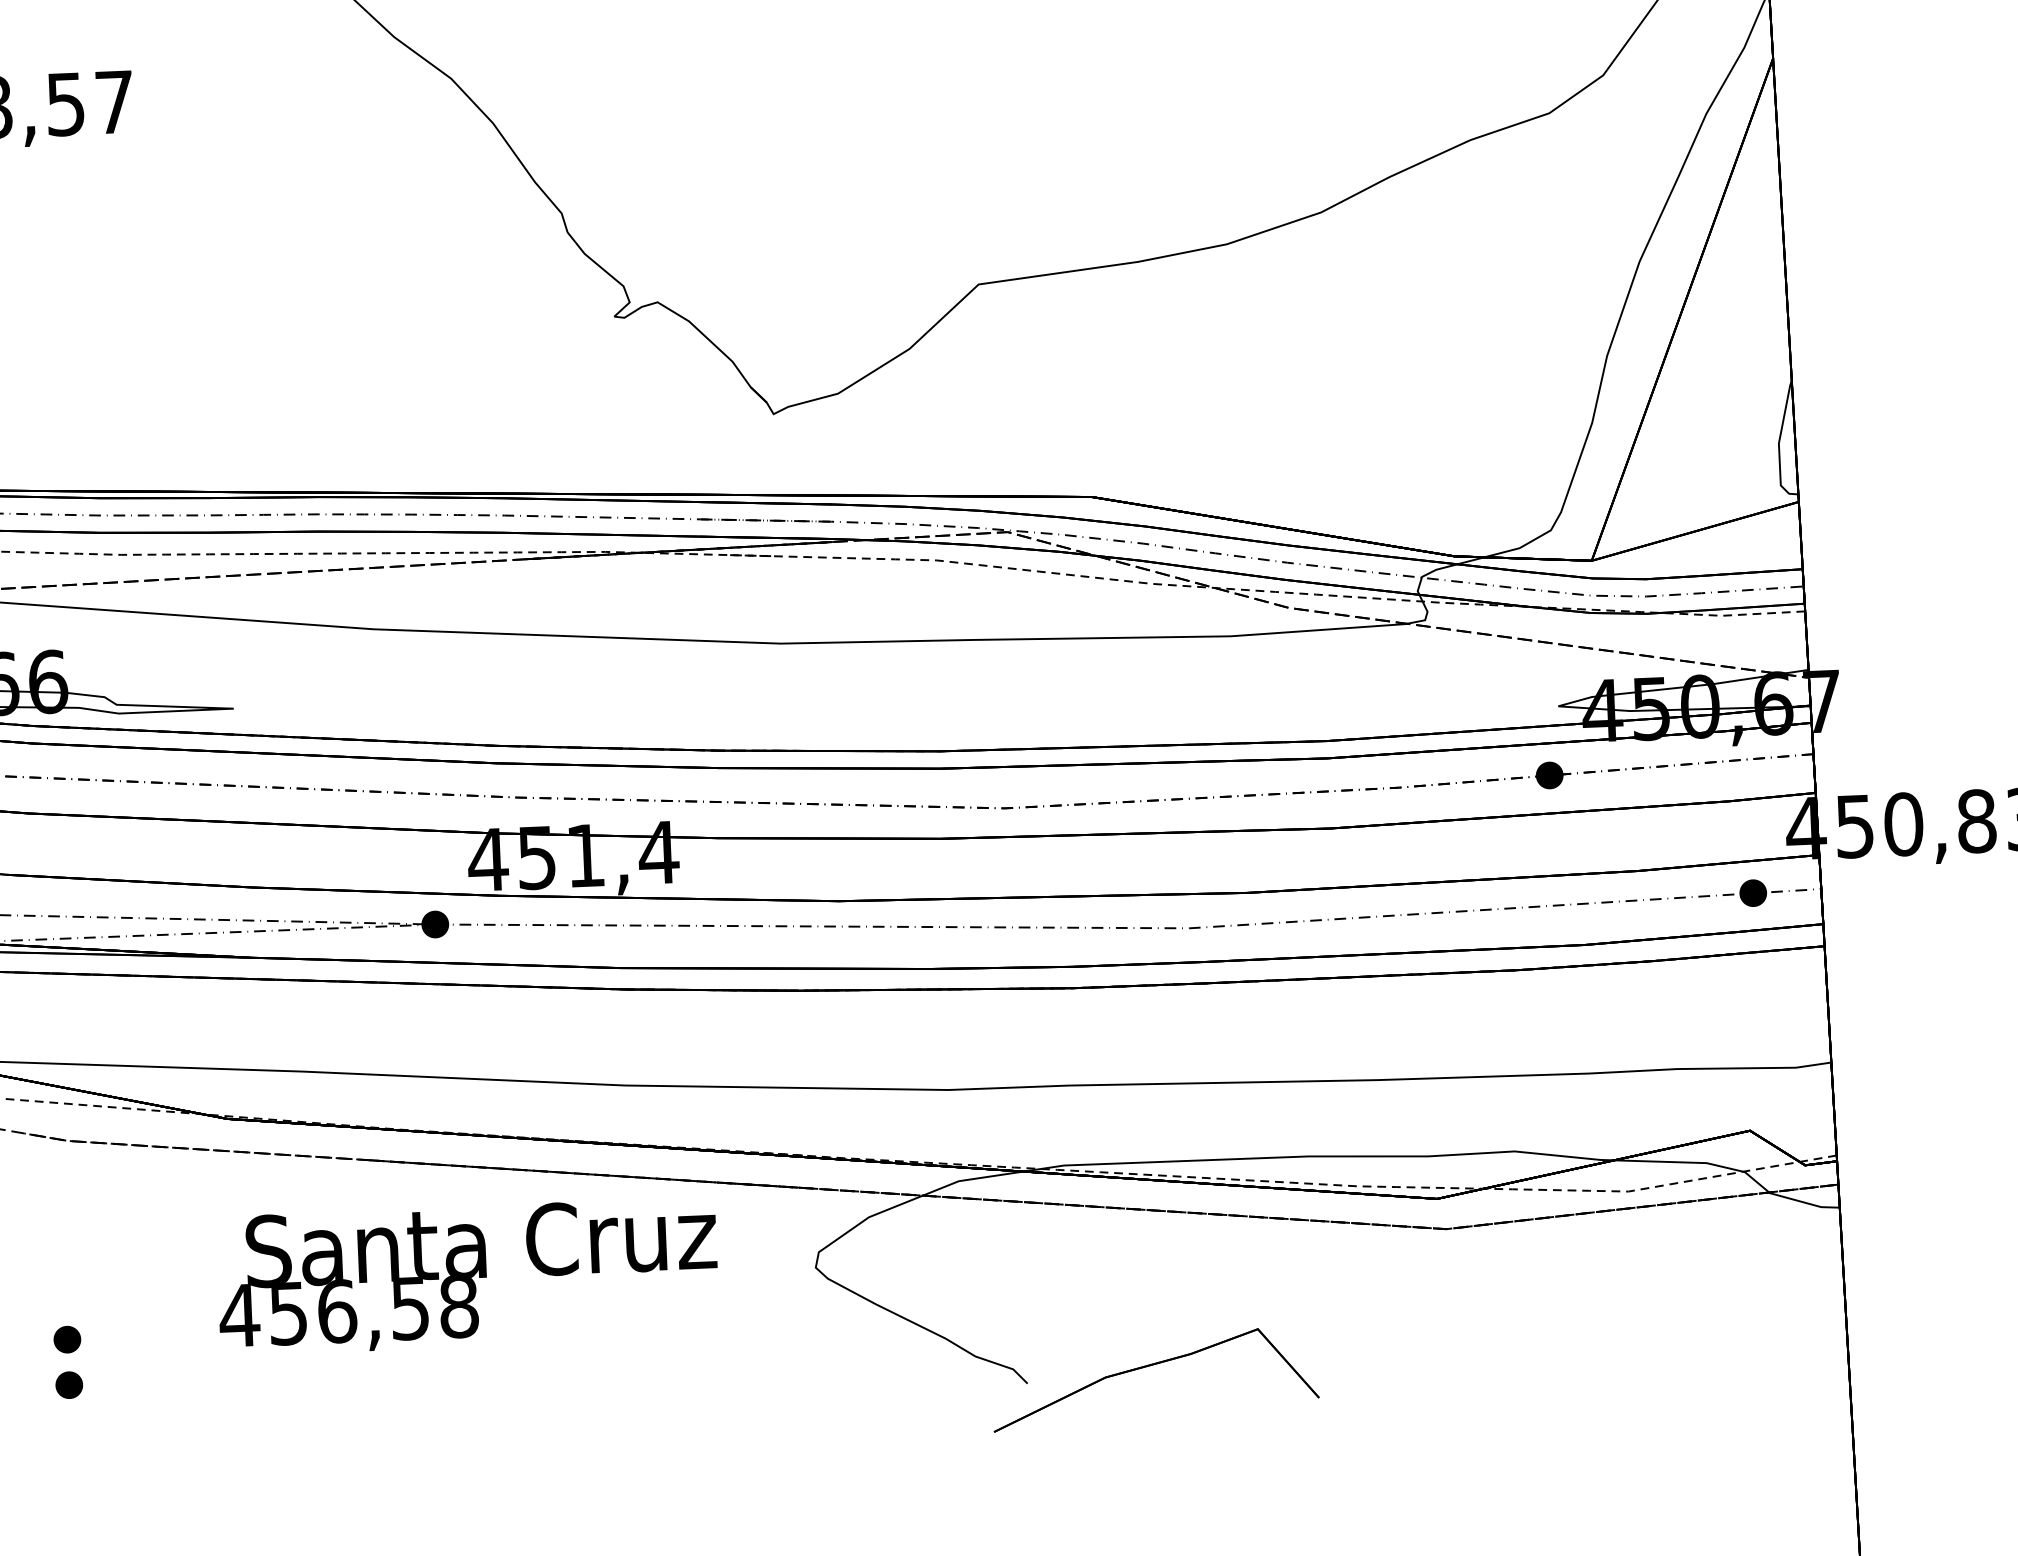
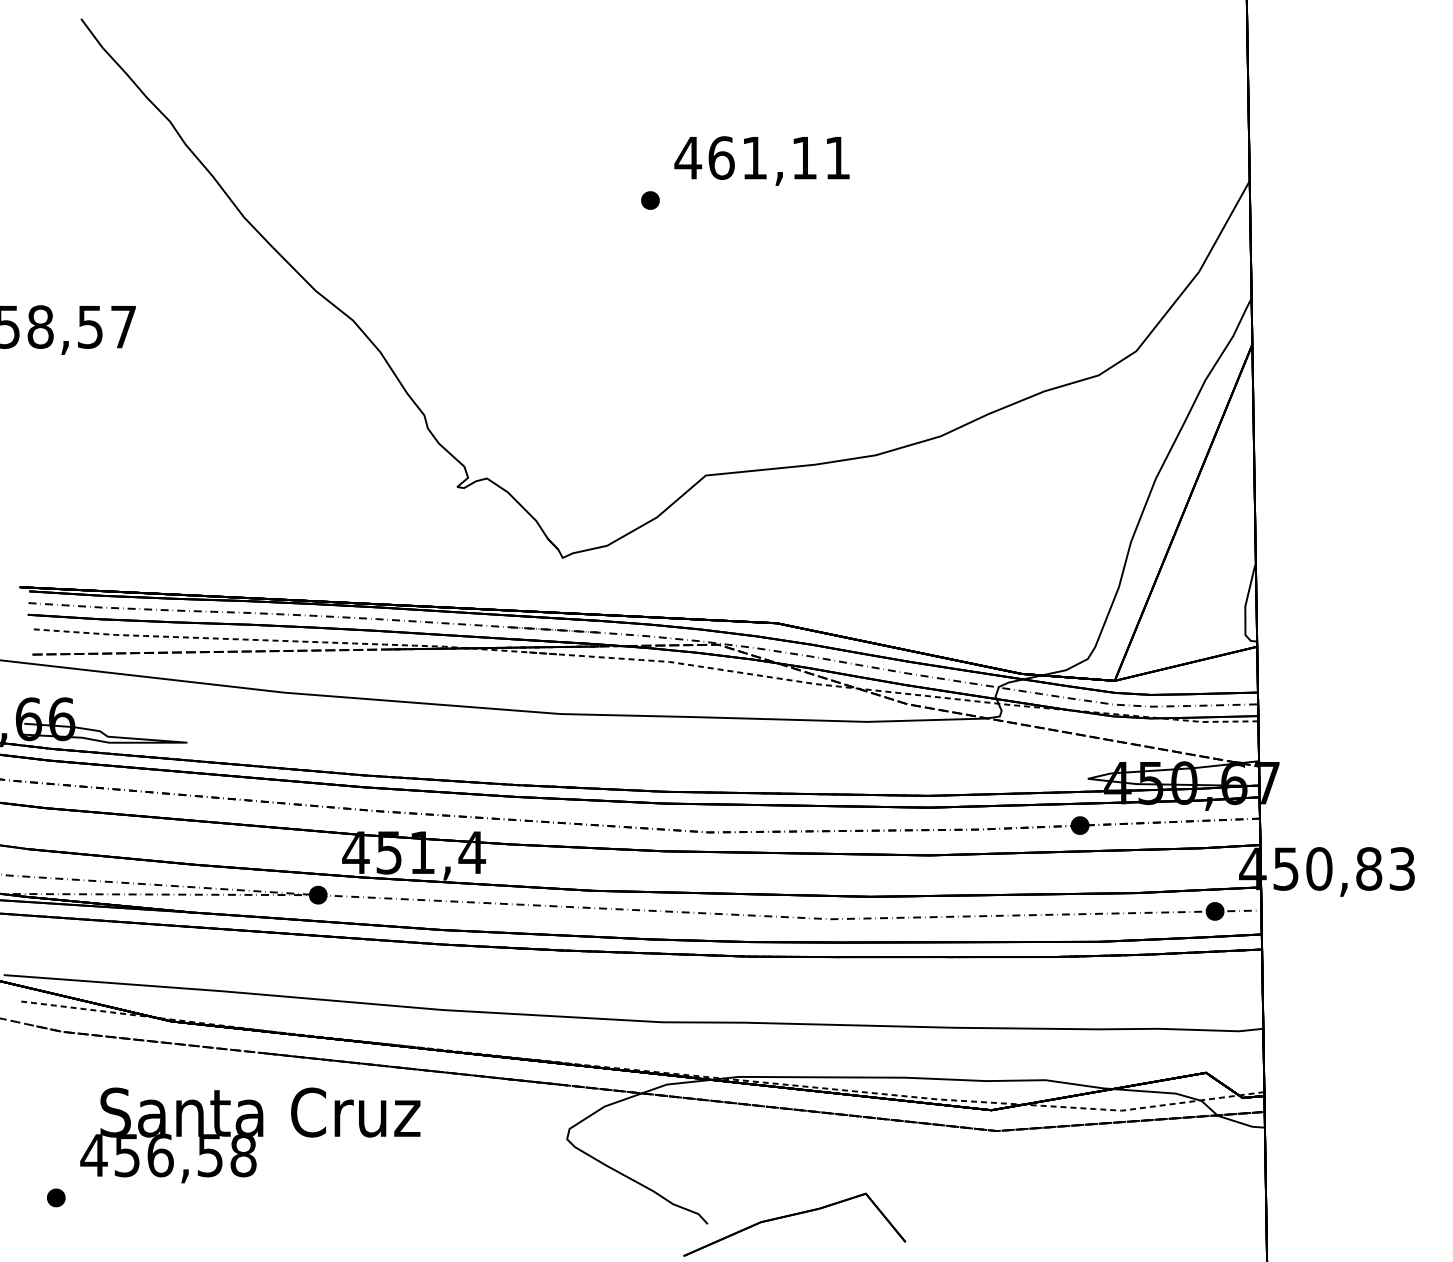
text: (468, 1276) -> (250, 1135), moved
part: (67, 1339) -> (56, 1166), removed

